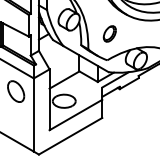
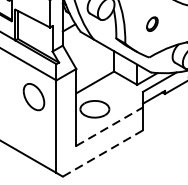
part: (109, 33) -> (152, 23), size x0.7
line: (76, 114) -> (110, 126), solid -> dashed
line: (70, 136) -> (102, 153), solid -> dashed

